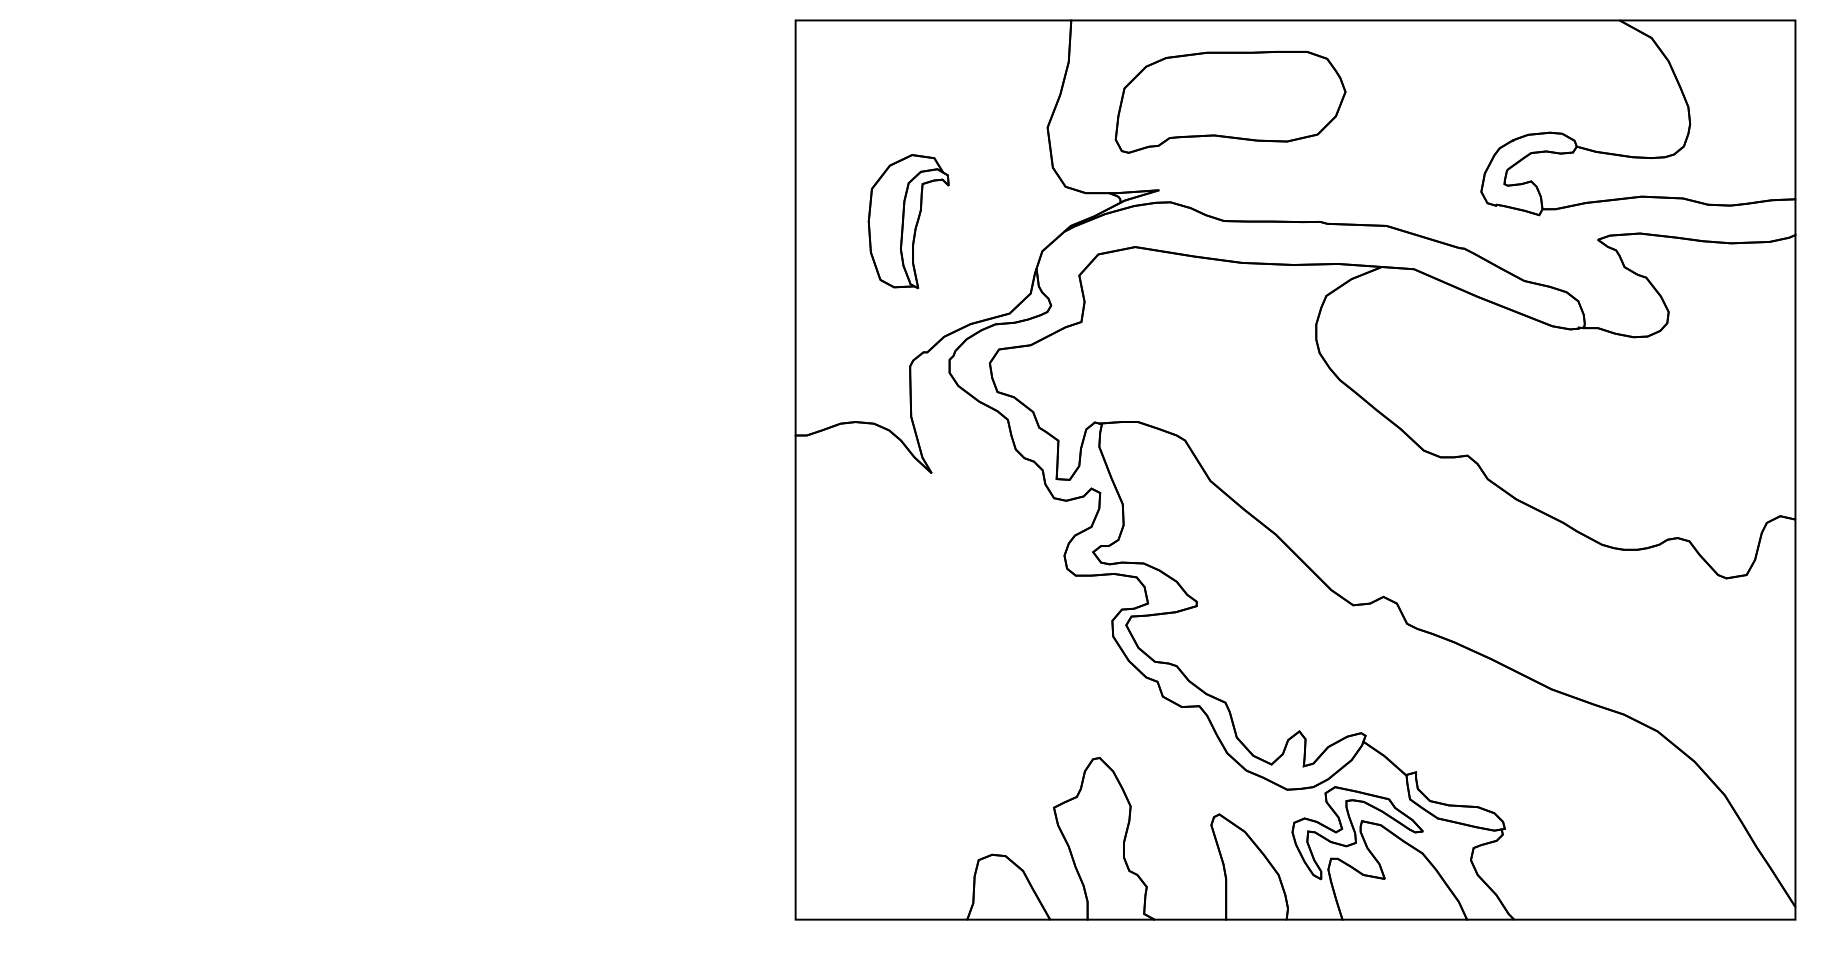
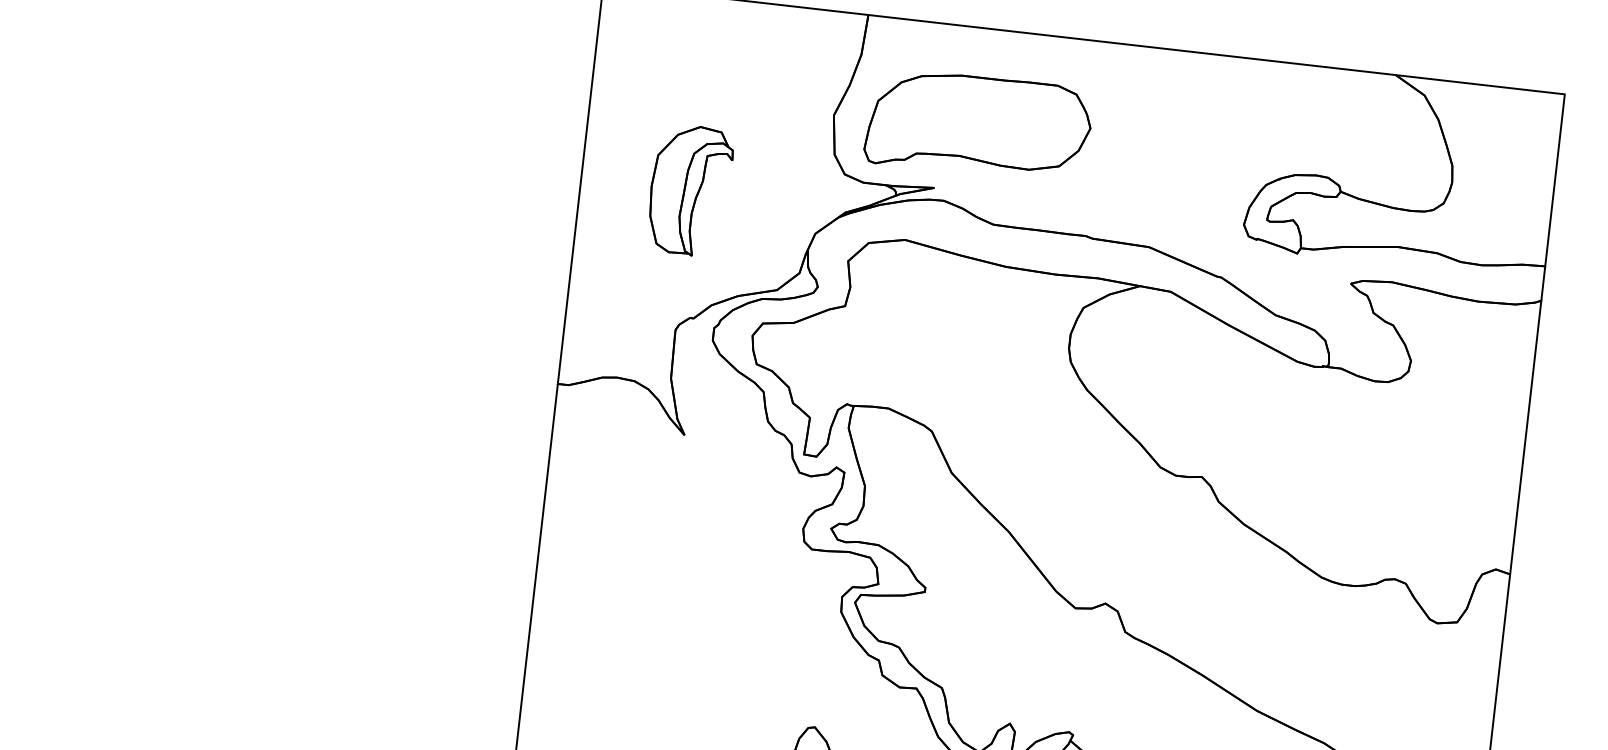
part: (1230, 102) -> (978, 126), moved

